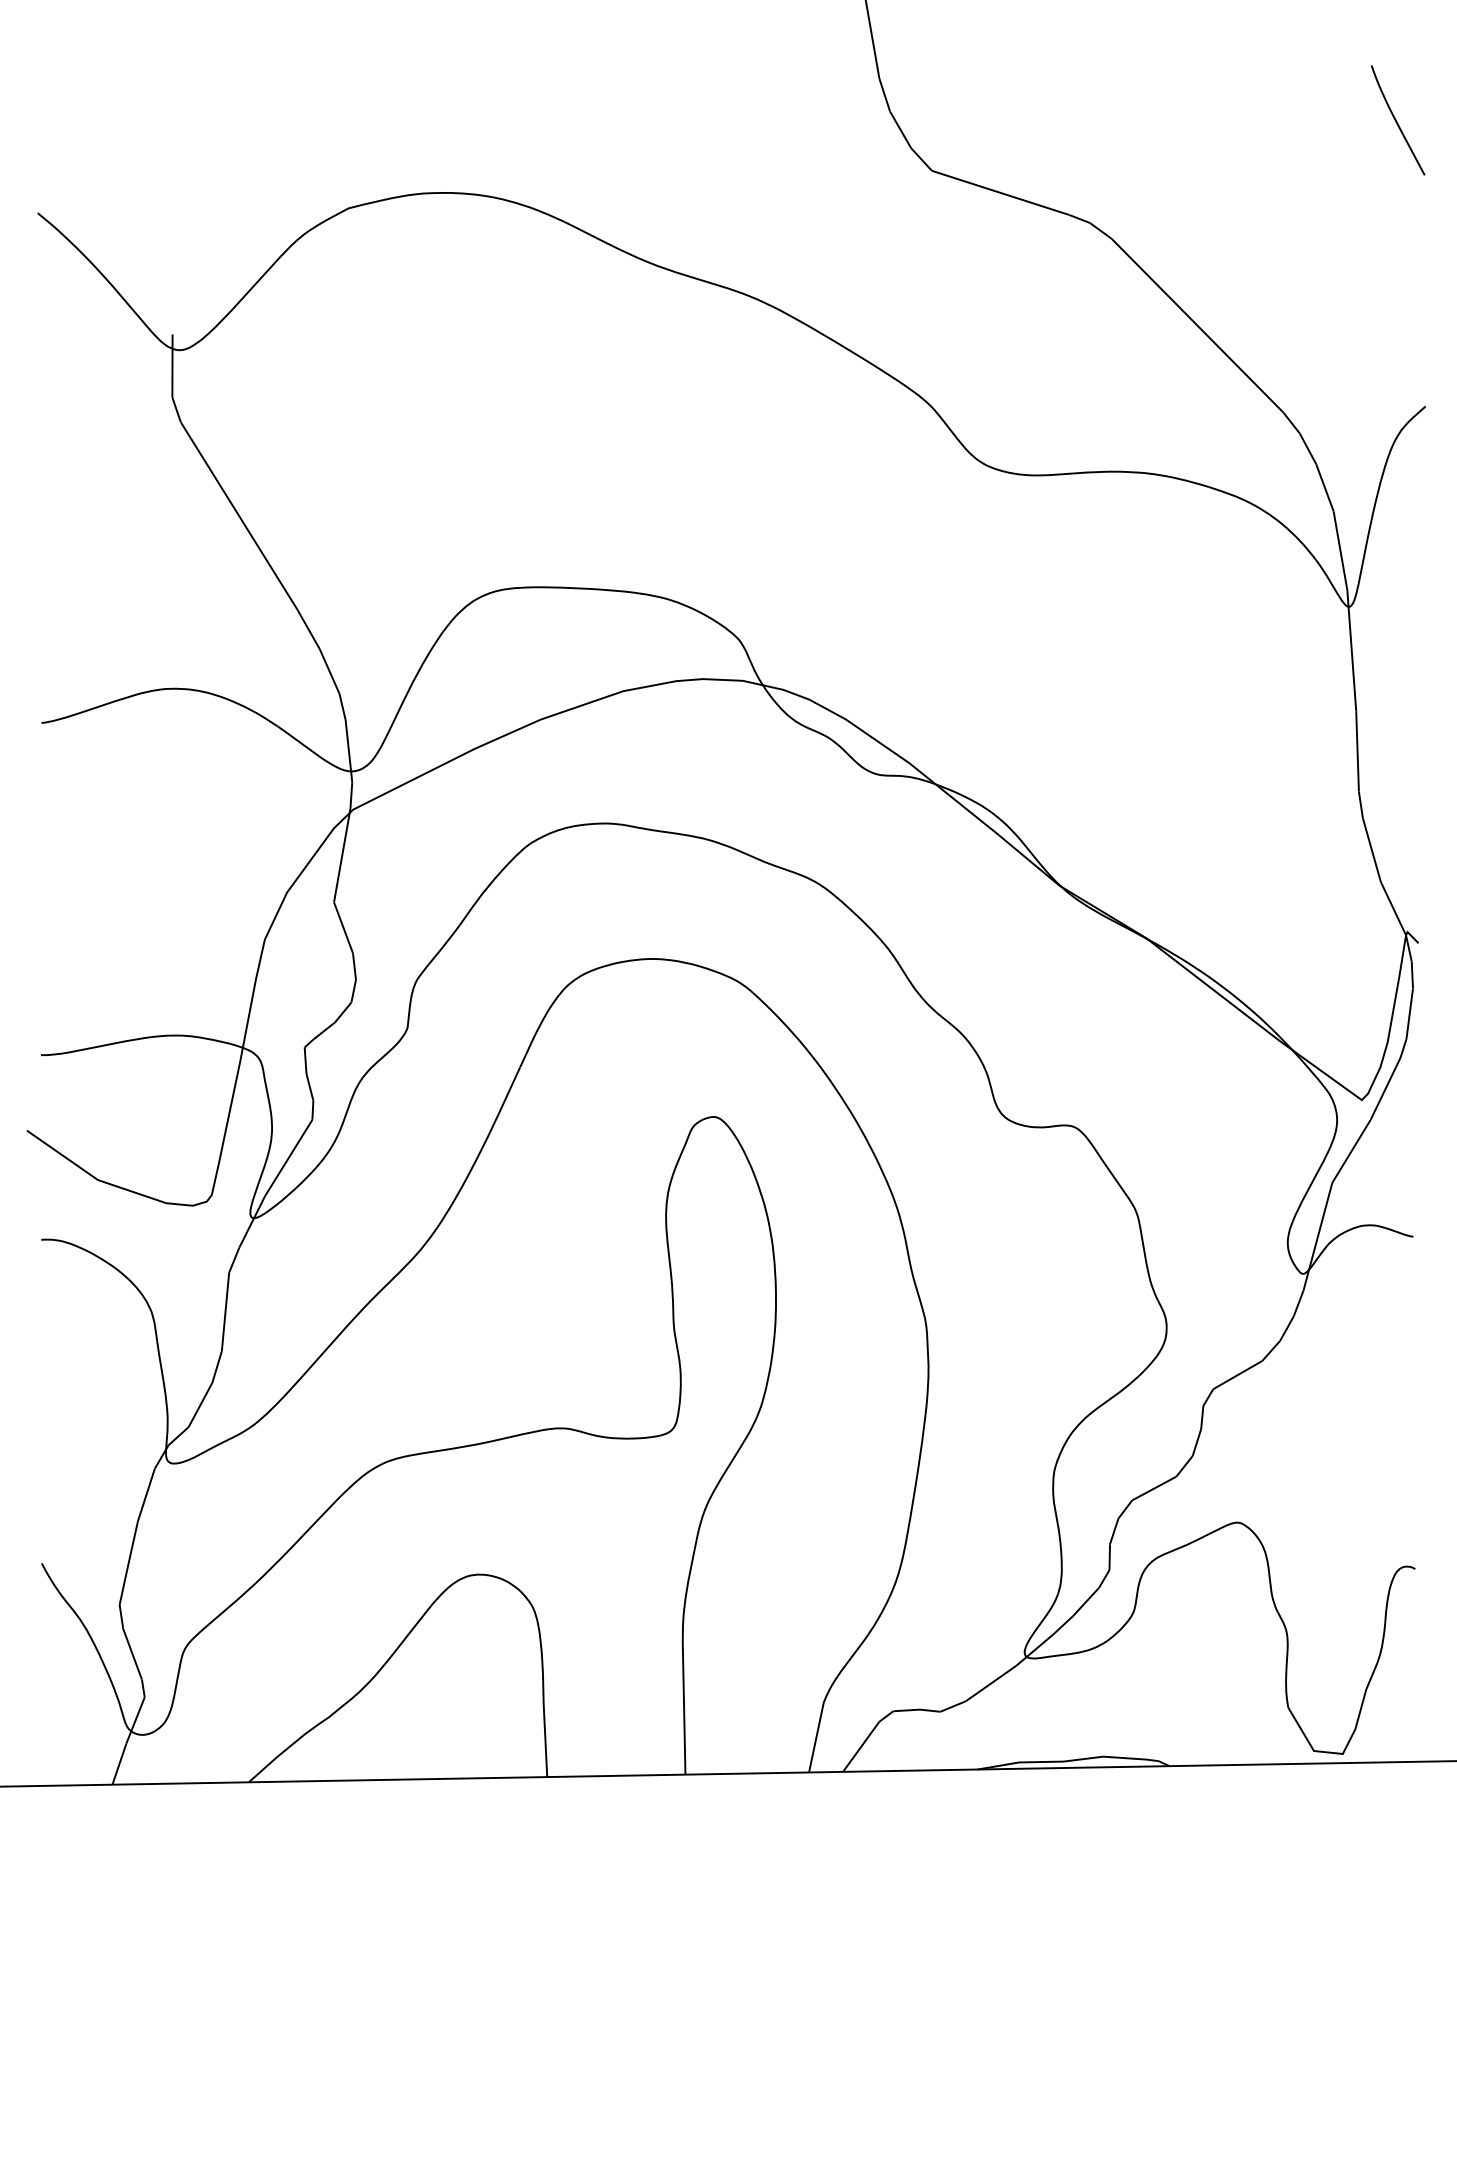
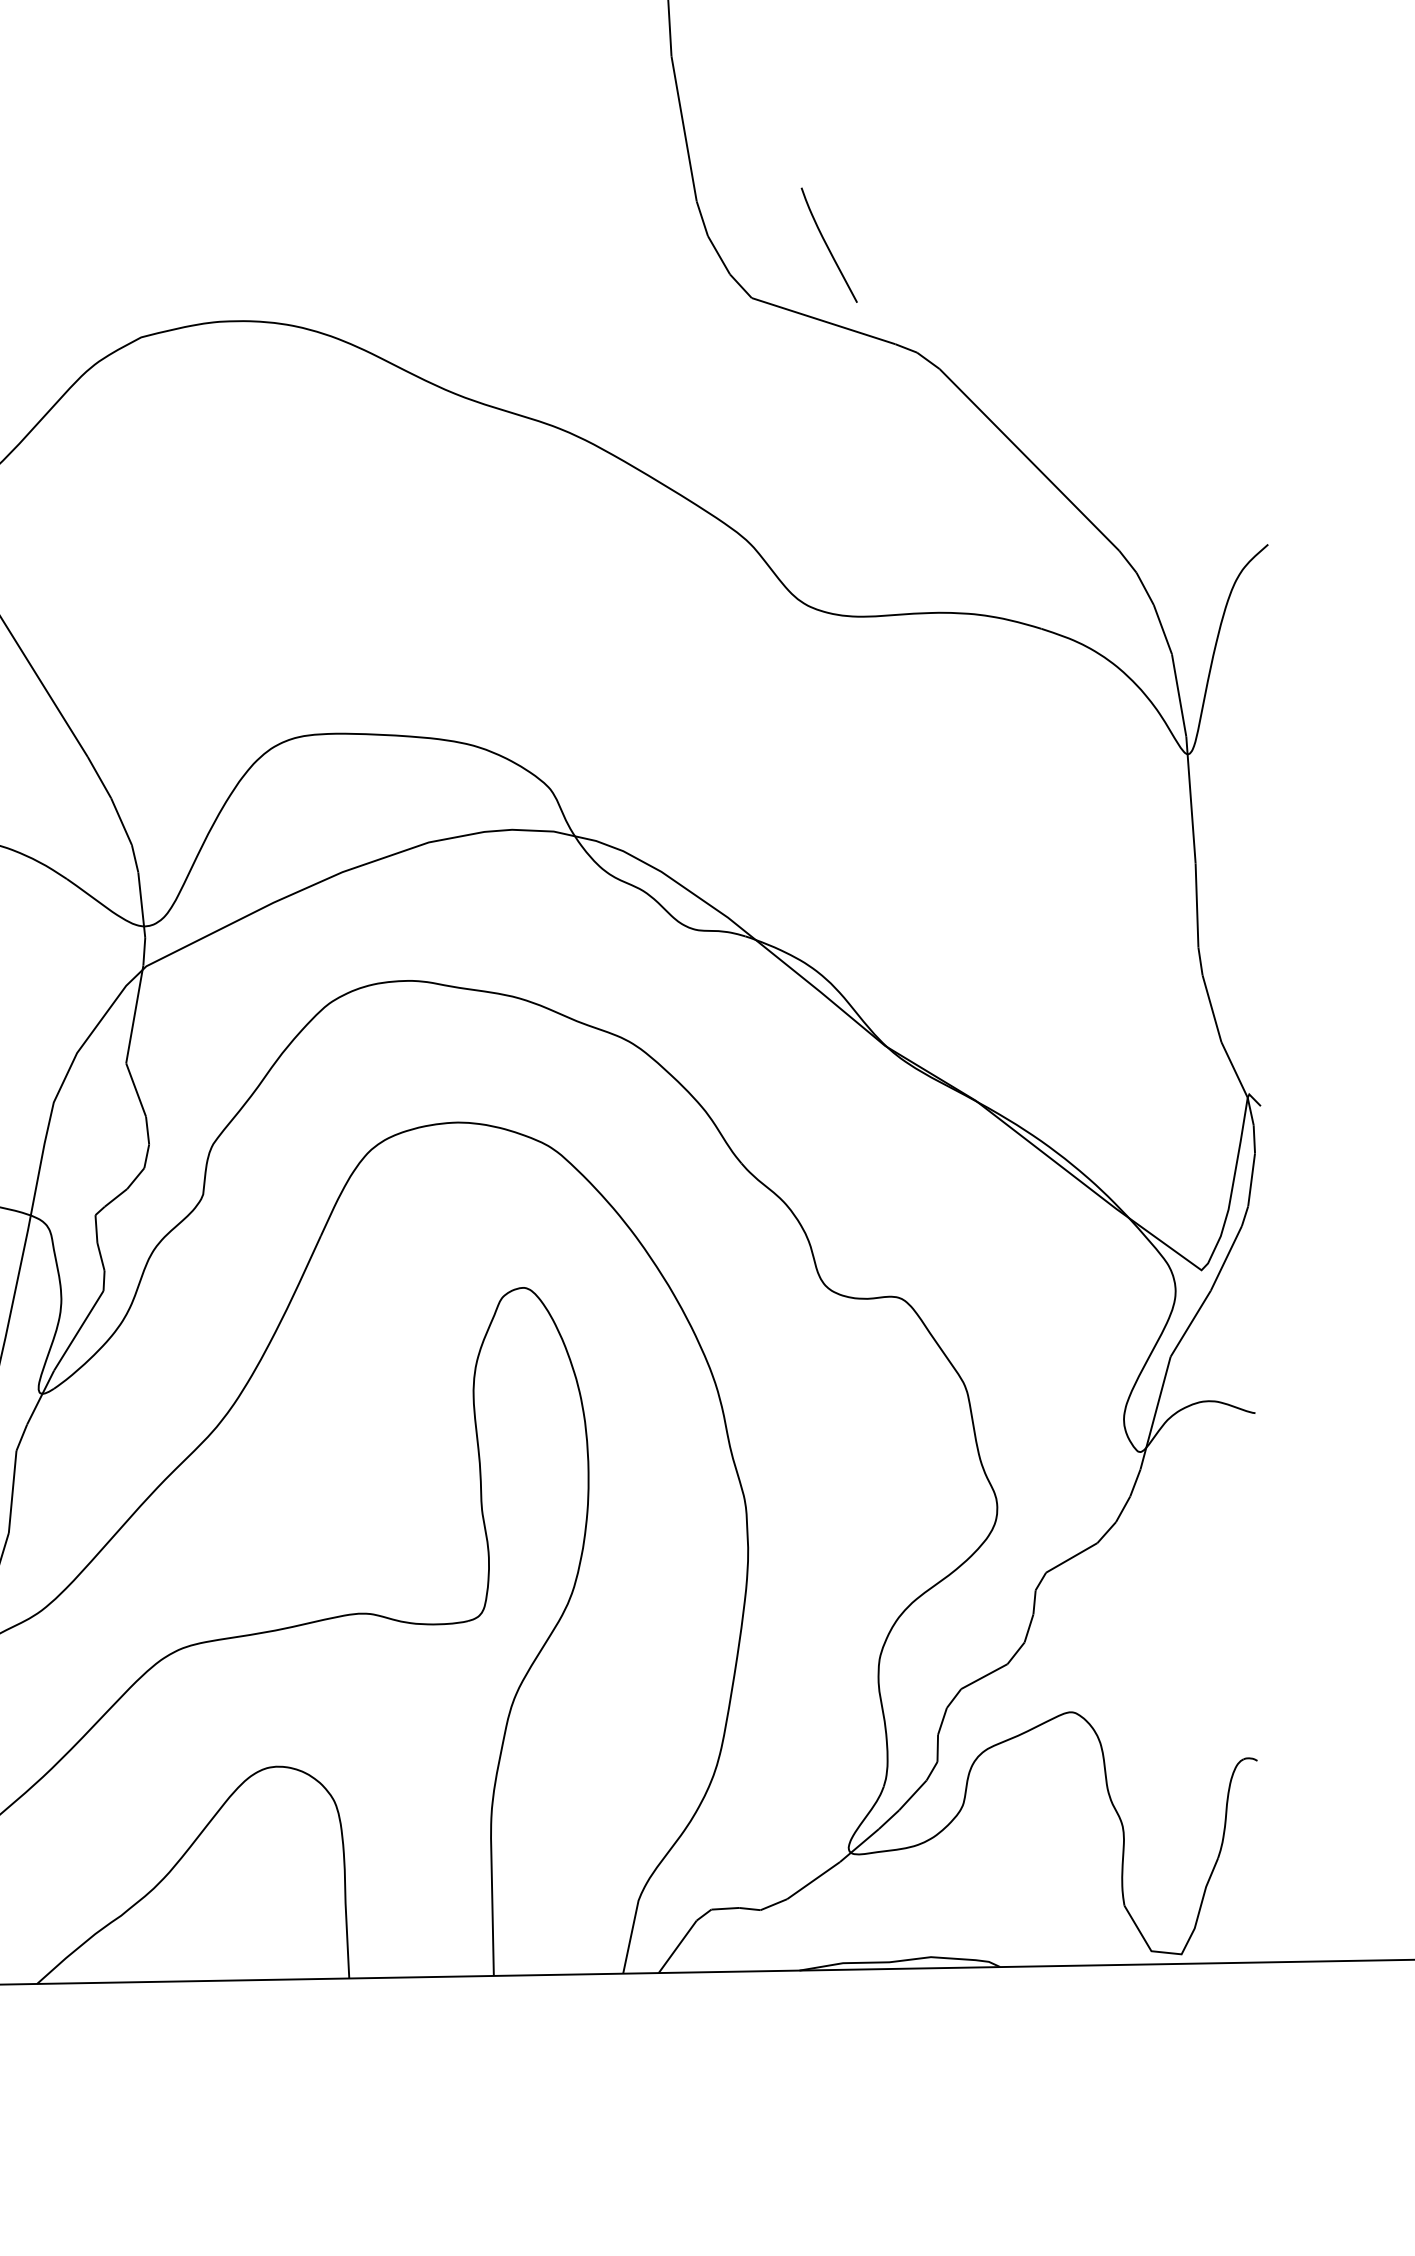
curve: (1397, 121) -> (828, 246), moved

